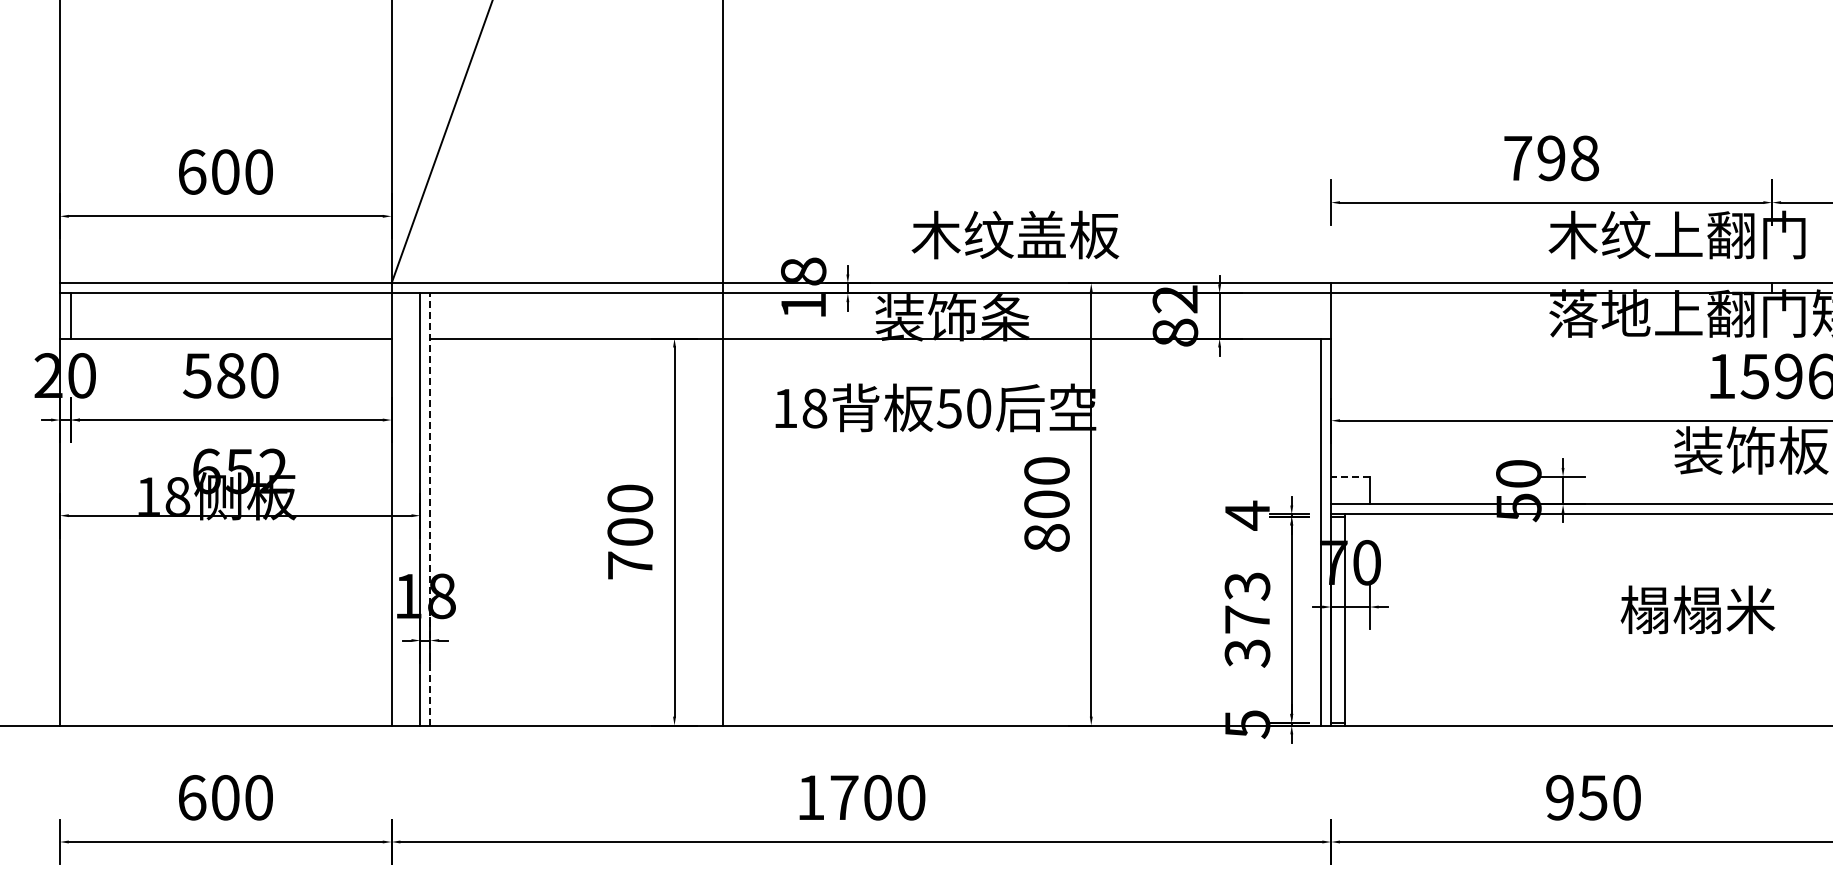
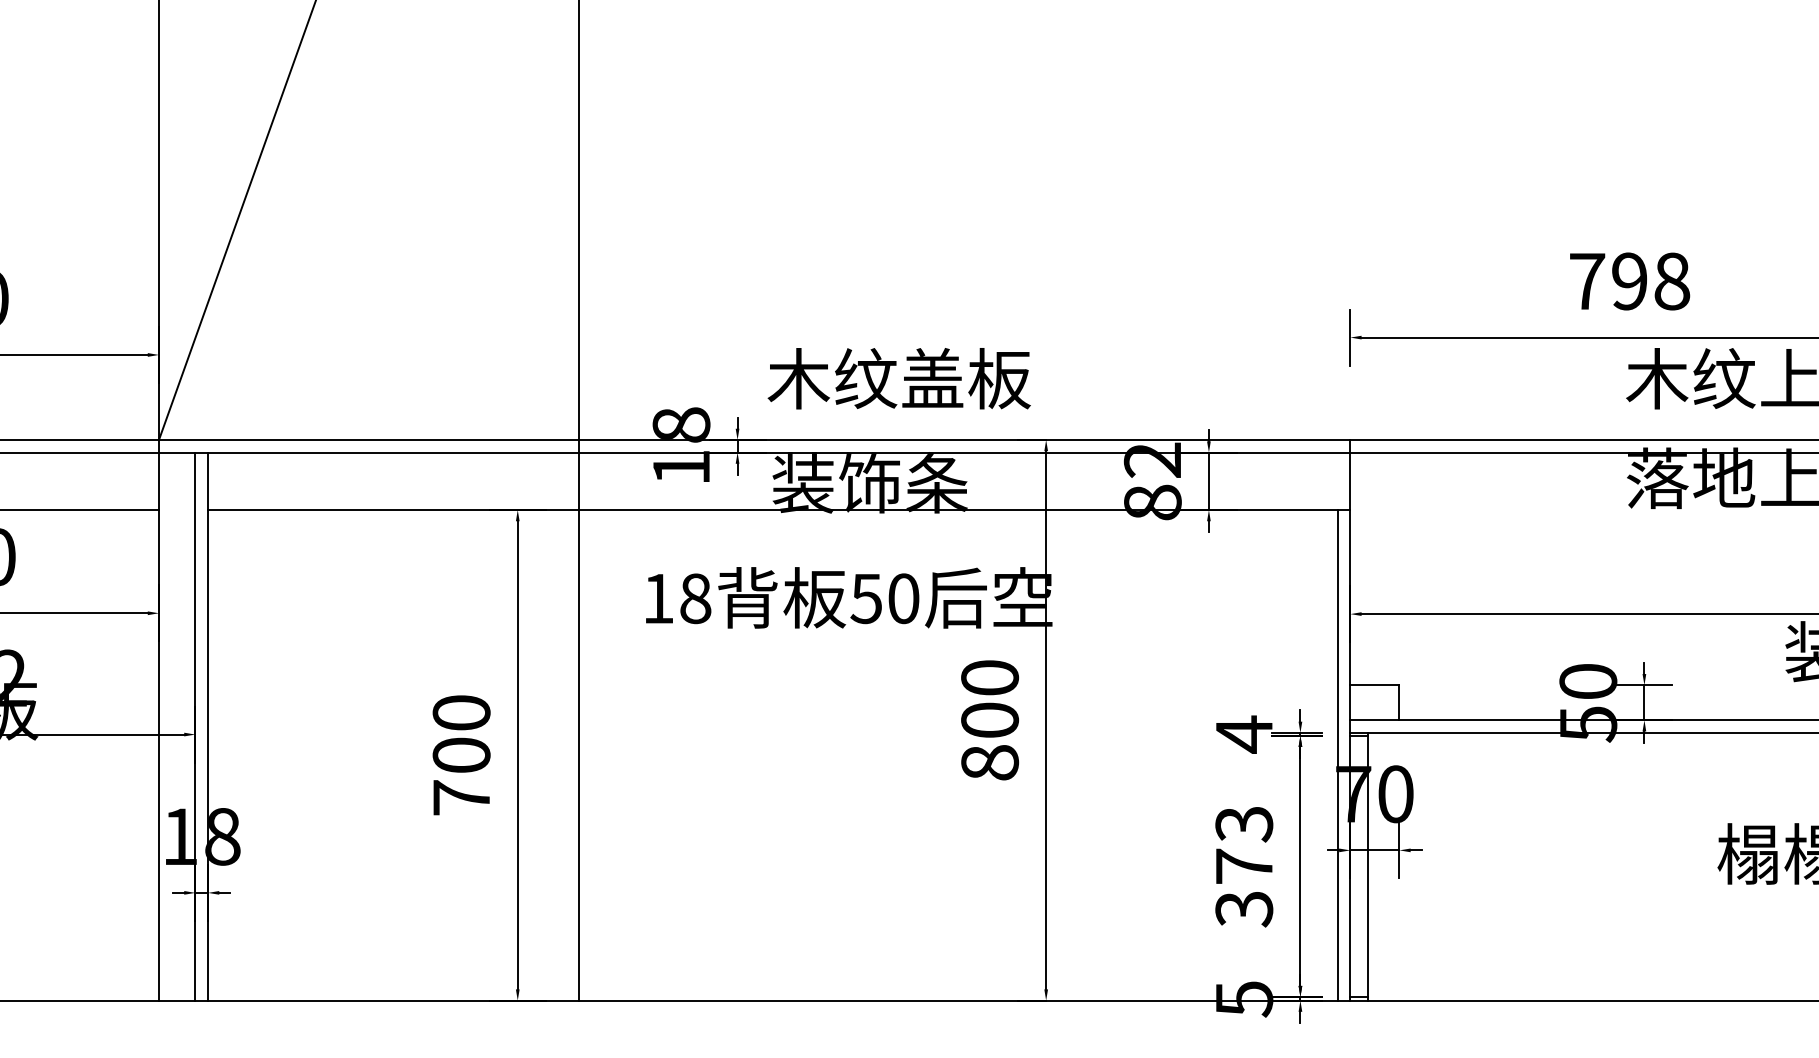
text: (1015, 234) -> (899, 378), moved
line: (1350, 476) -> (1374, 684), dashed -> solid
line: (430, 508) -> (208, 725), dashed -> solid

